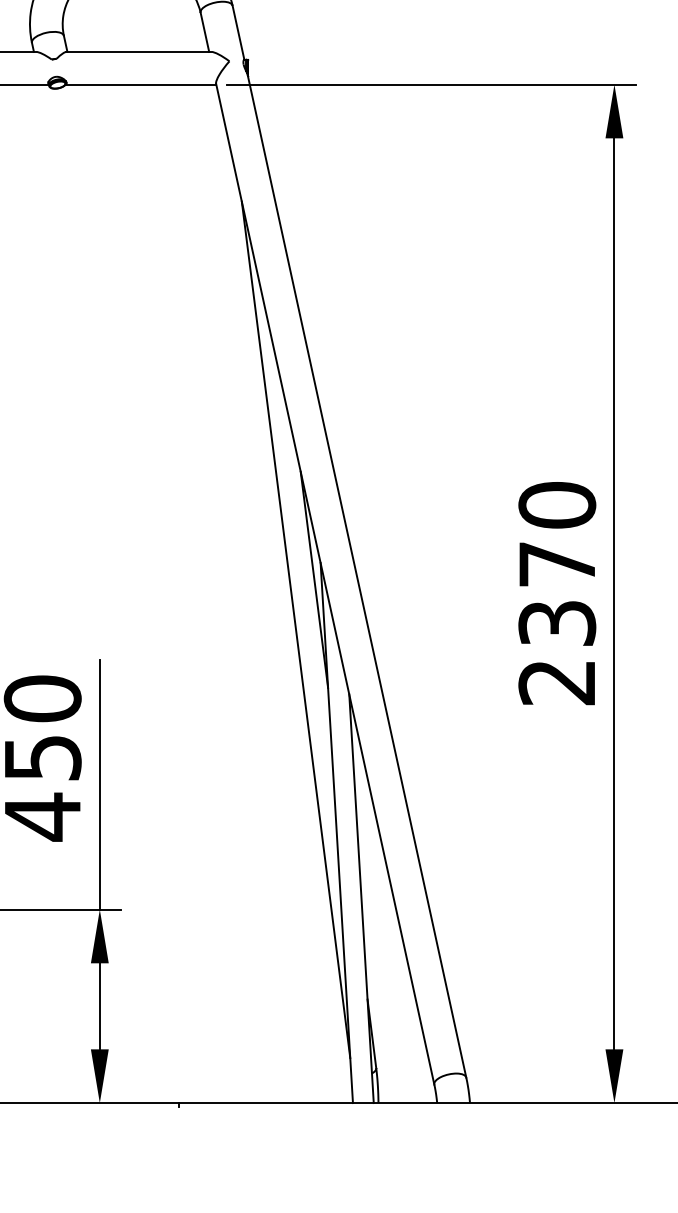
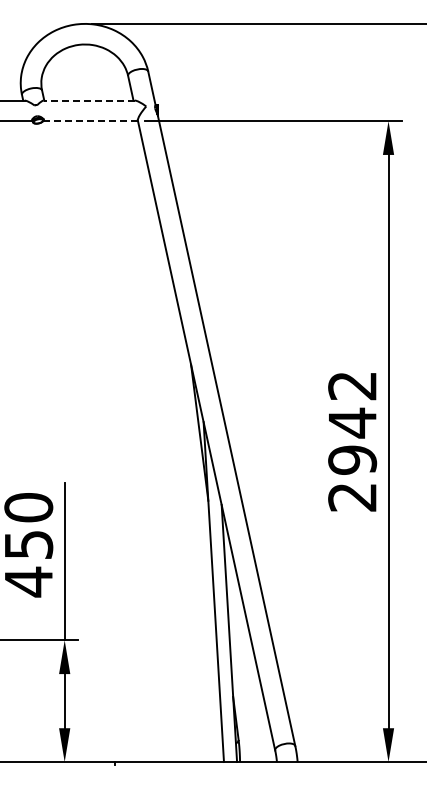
line: (139, 51) -> (89, 100), solid -> dashed
line: (140, 85) -> (90, 121), solid -> dashed
text: (557, 563) -> (352, 422), 2370 -> 2942
line: (296, 628) -> (188, 463), removed

